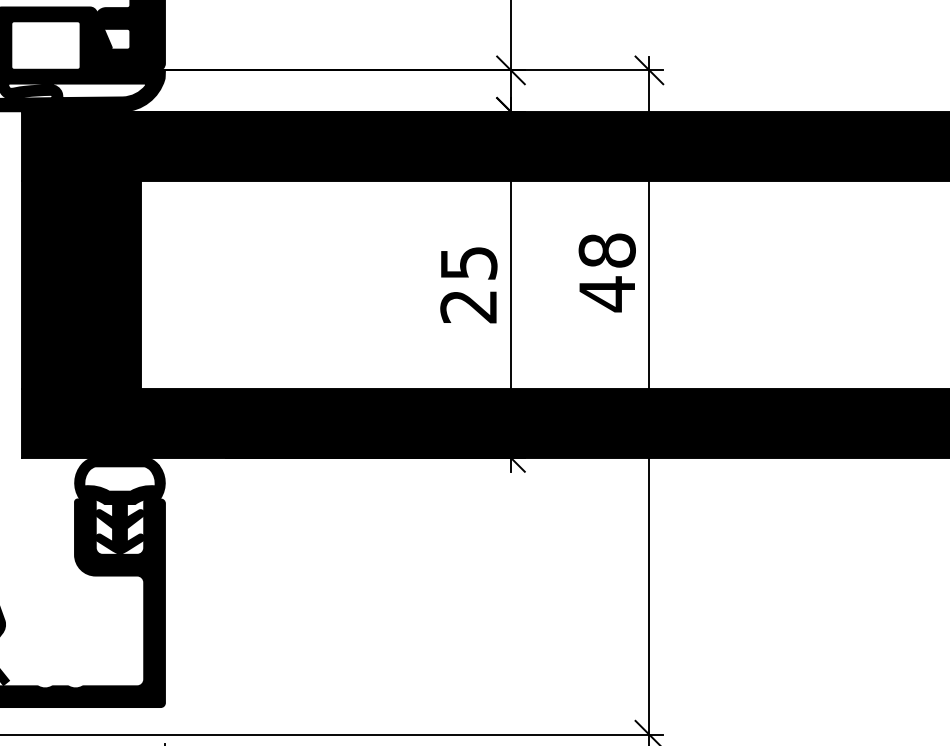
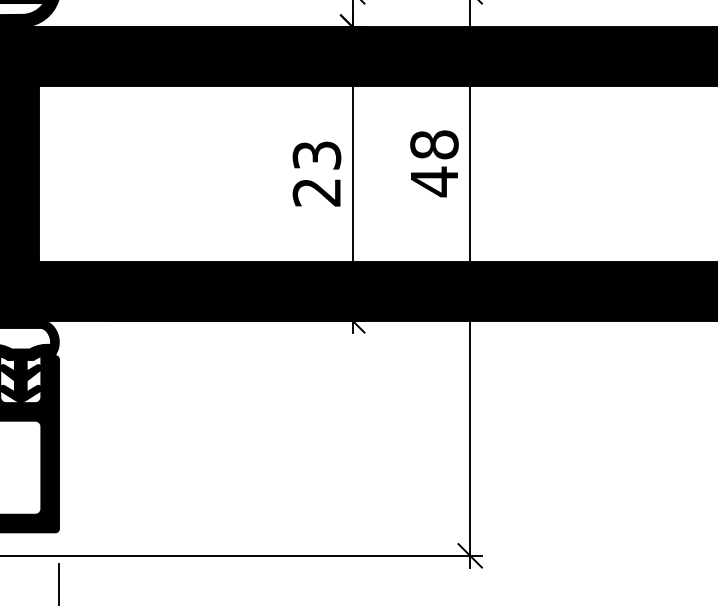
text: (468, 263) -> (316, 155), 25 -> 23

